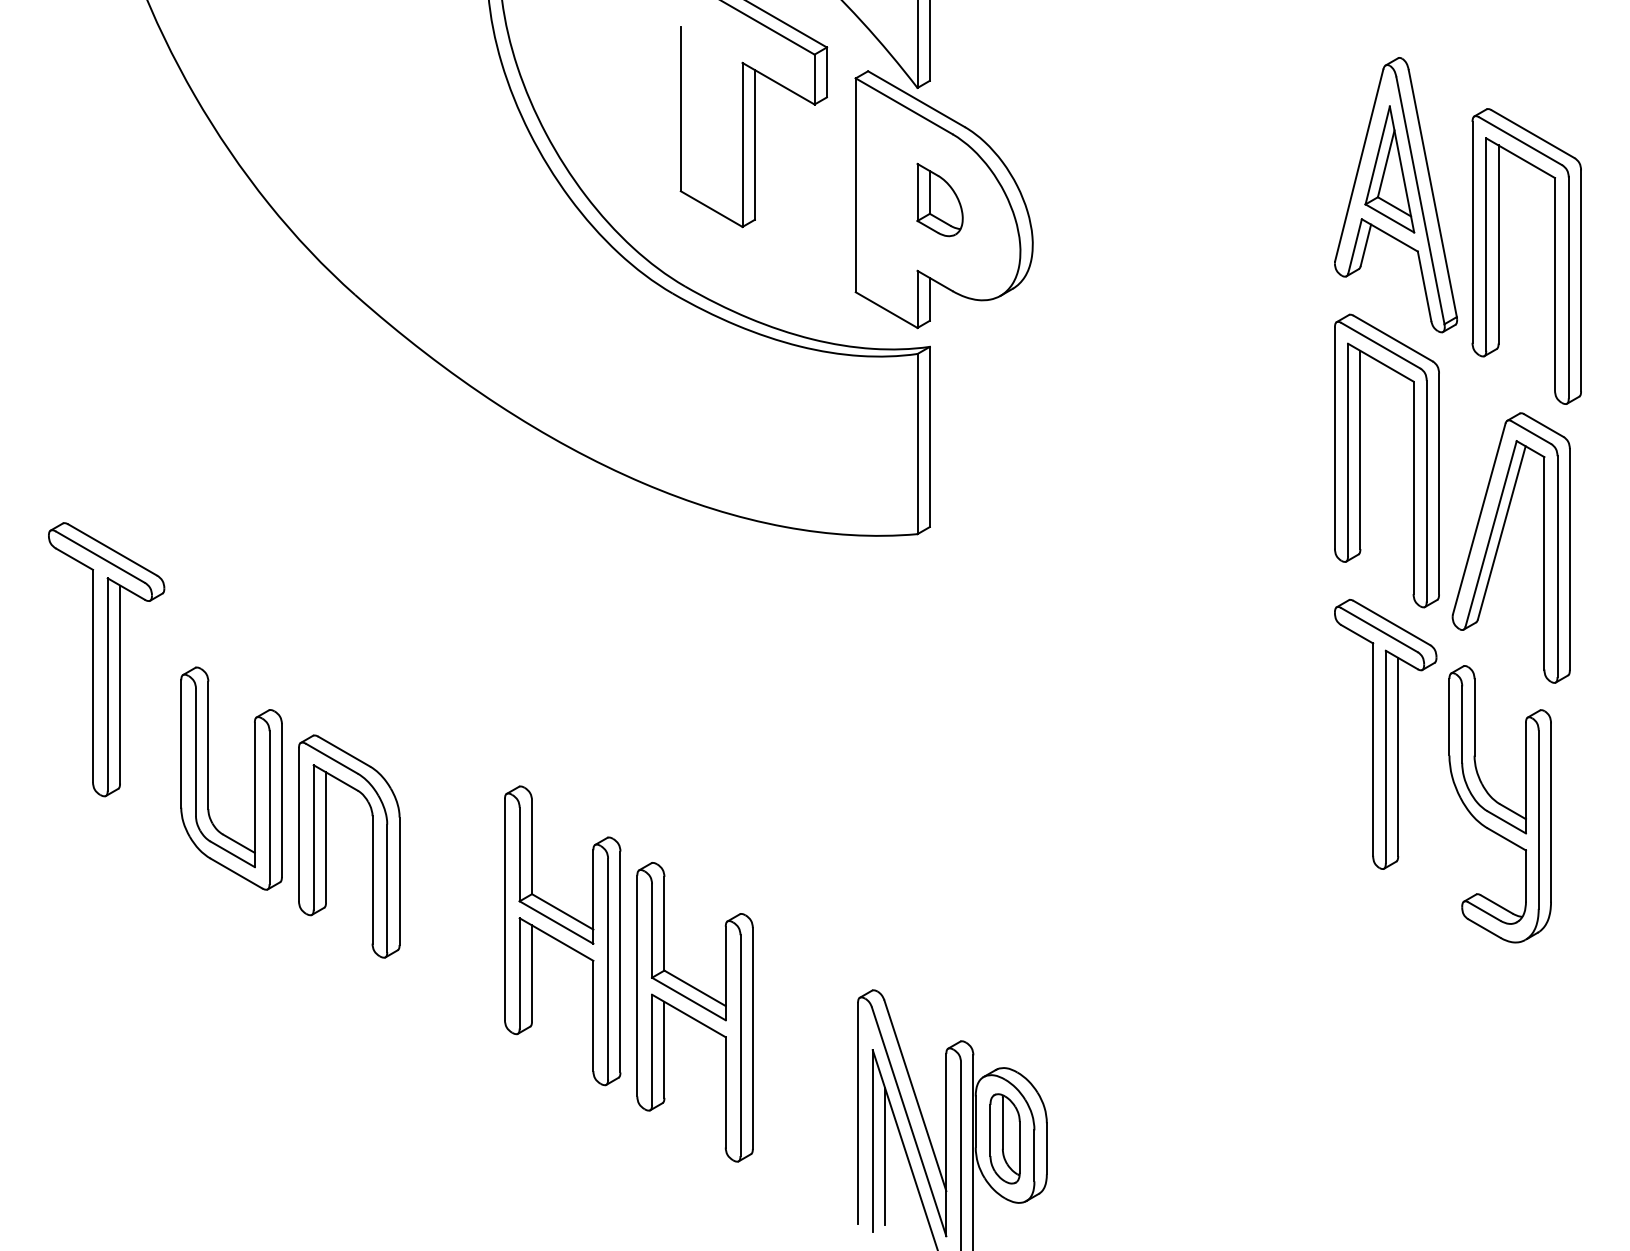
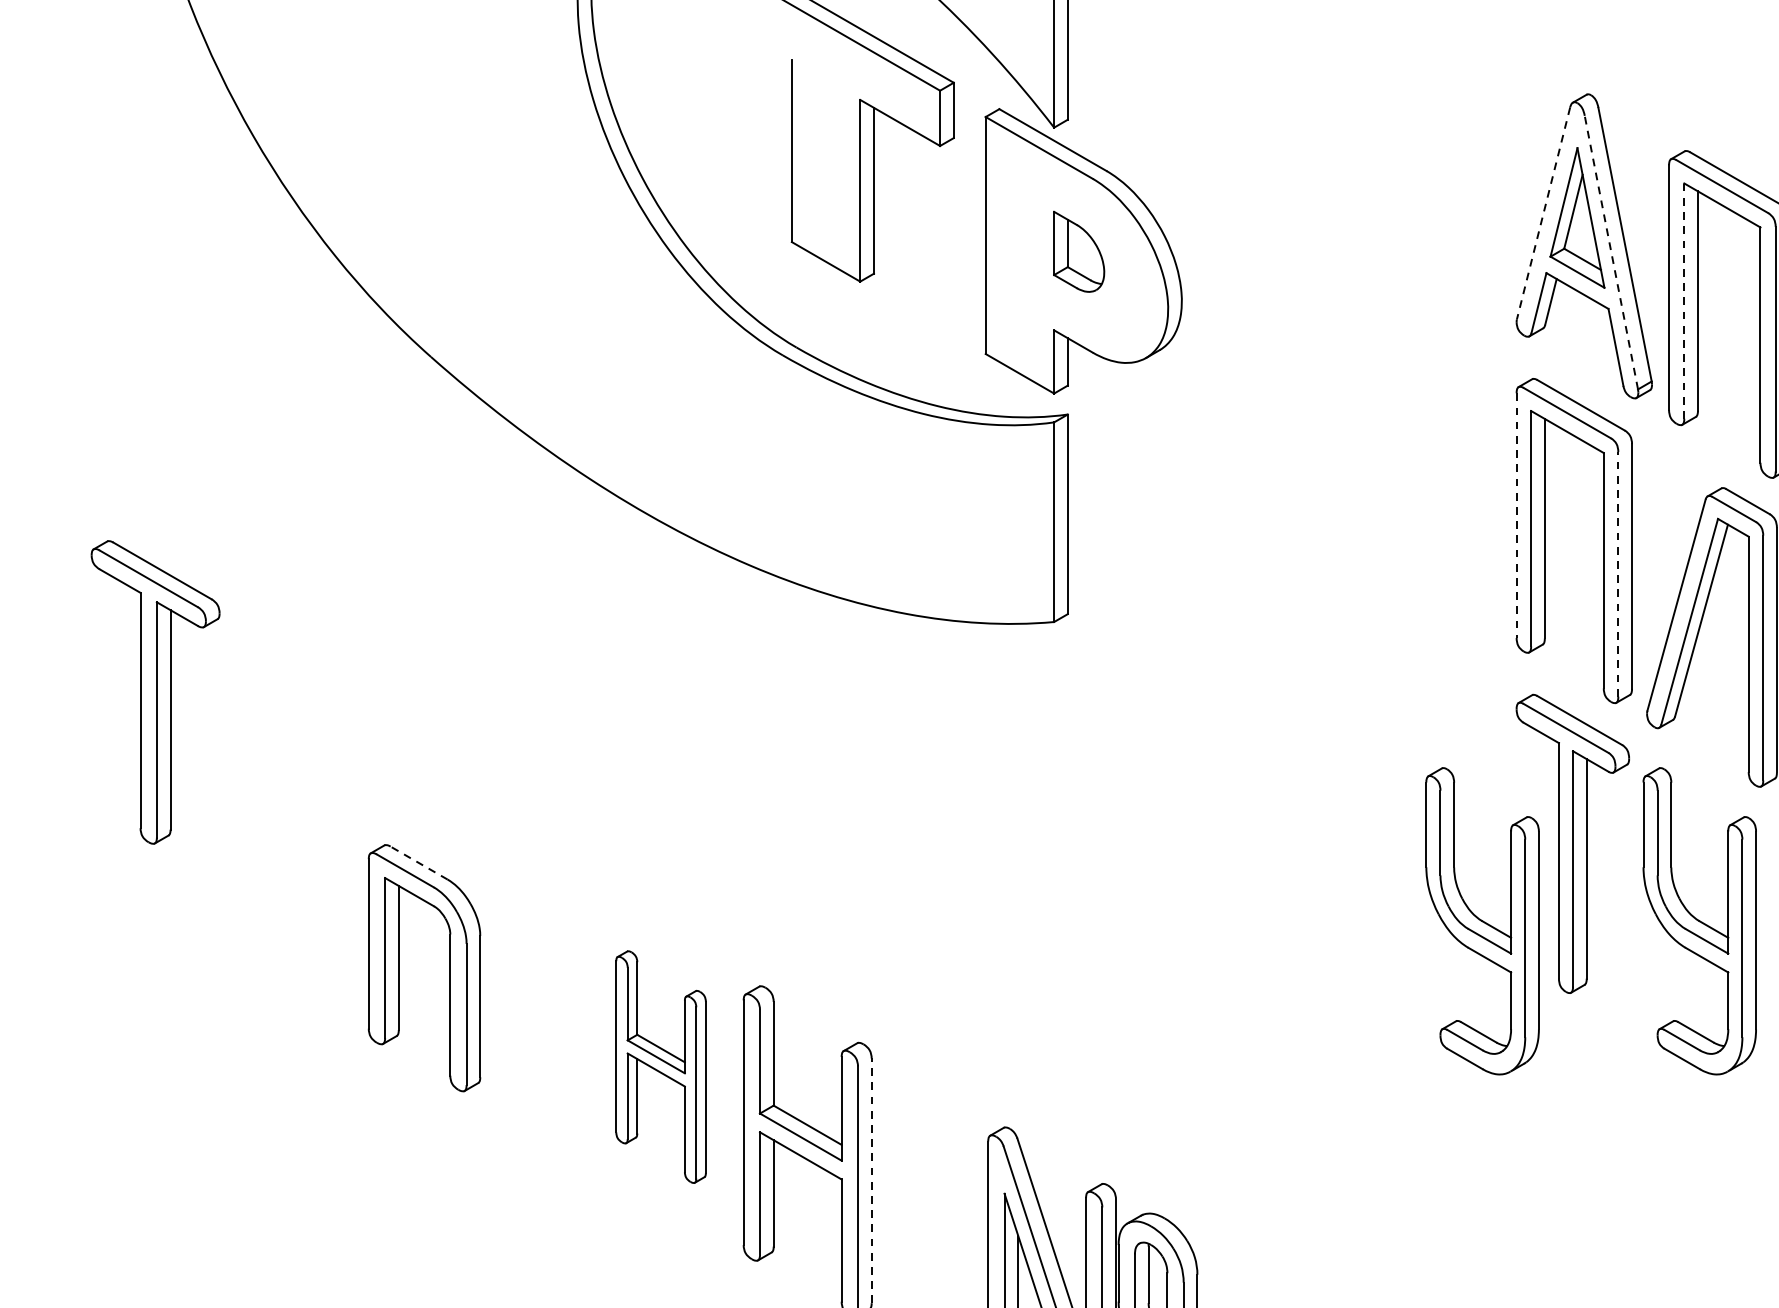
line: (1359, 165) -> (1543, 213), solid -> dashed
line: (1420, 200) -> (1611, 252), solid -> dashed
line: (1486, 244) -> (1684, 301), solid -> dashed
line: (1334, 438) -> (1516, 516), solid -> dashed
line: (1426, 490) -> (1618, 573), solid -> dashed
part: (106, 659) -> (155, 692), moved
line: (344, 751) -> (419, 862), solid -> dashed
part: (208, 778) -> (268, 892), removed
part: (1303, 804) -> (1481, 921), added
part: (562, 935) -> (660, 1066), size x0.7
line: (752, 1037) -> (871, 1179), solid -> dashed

